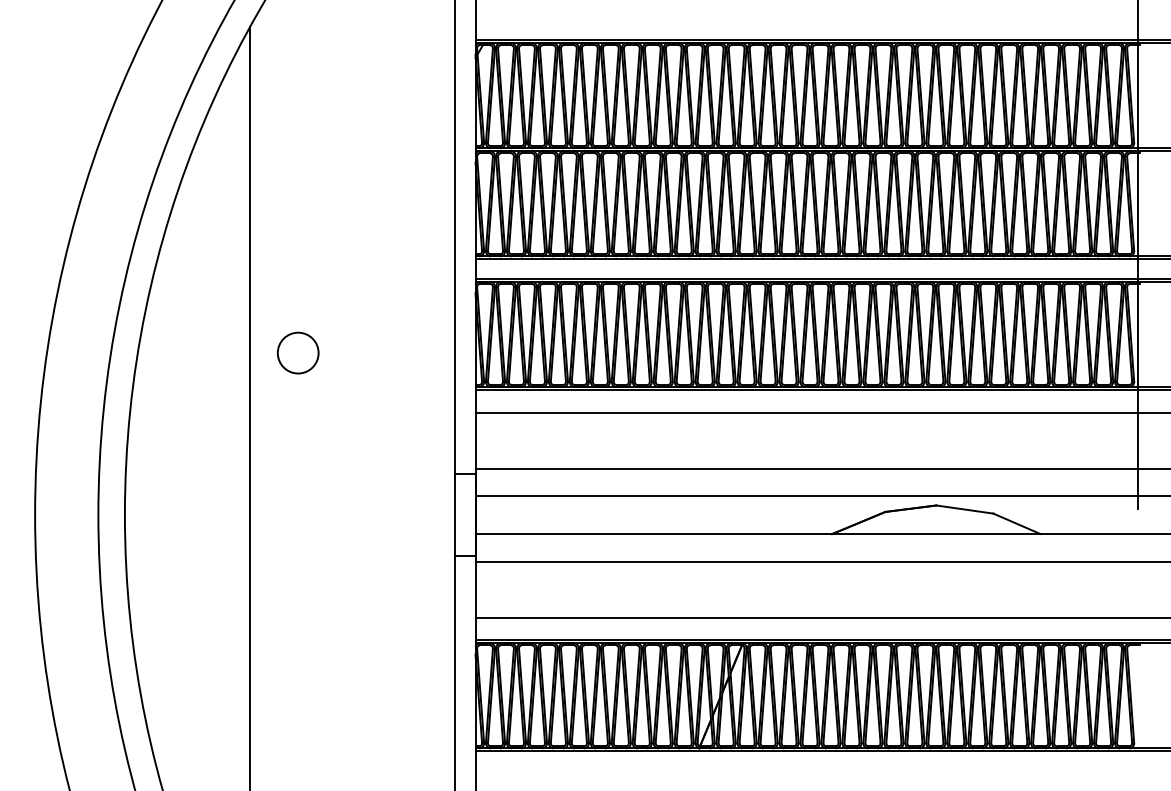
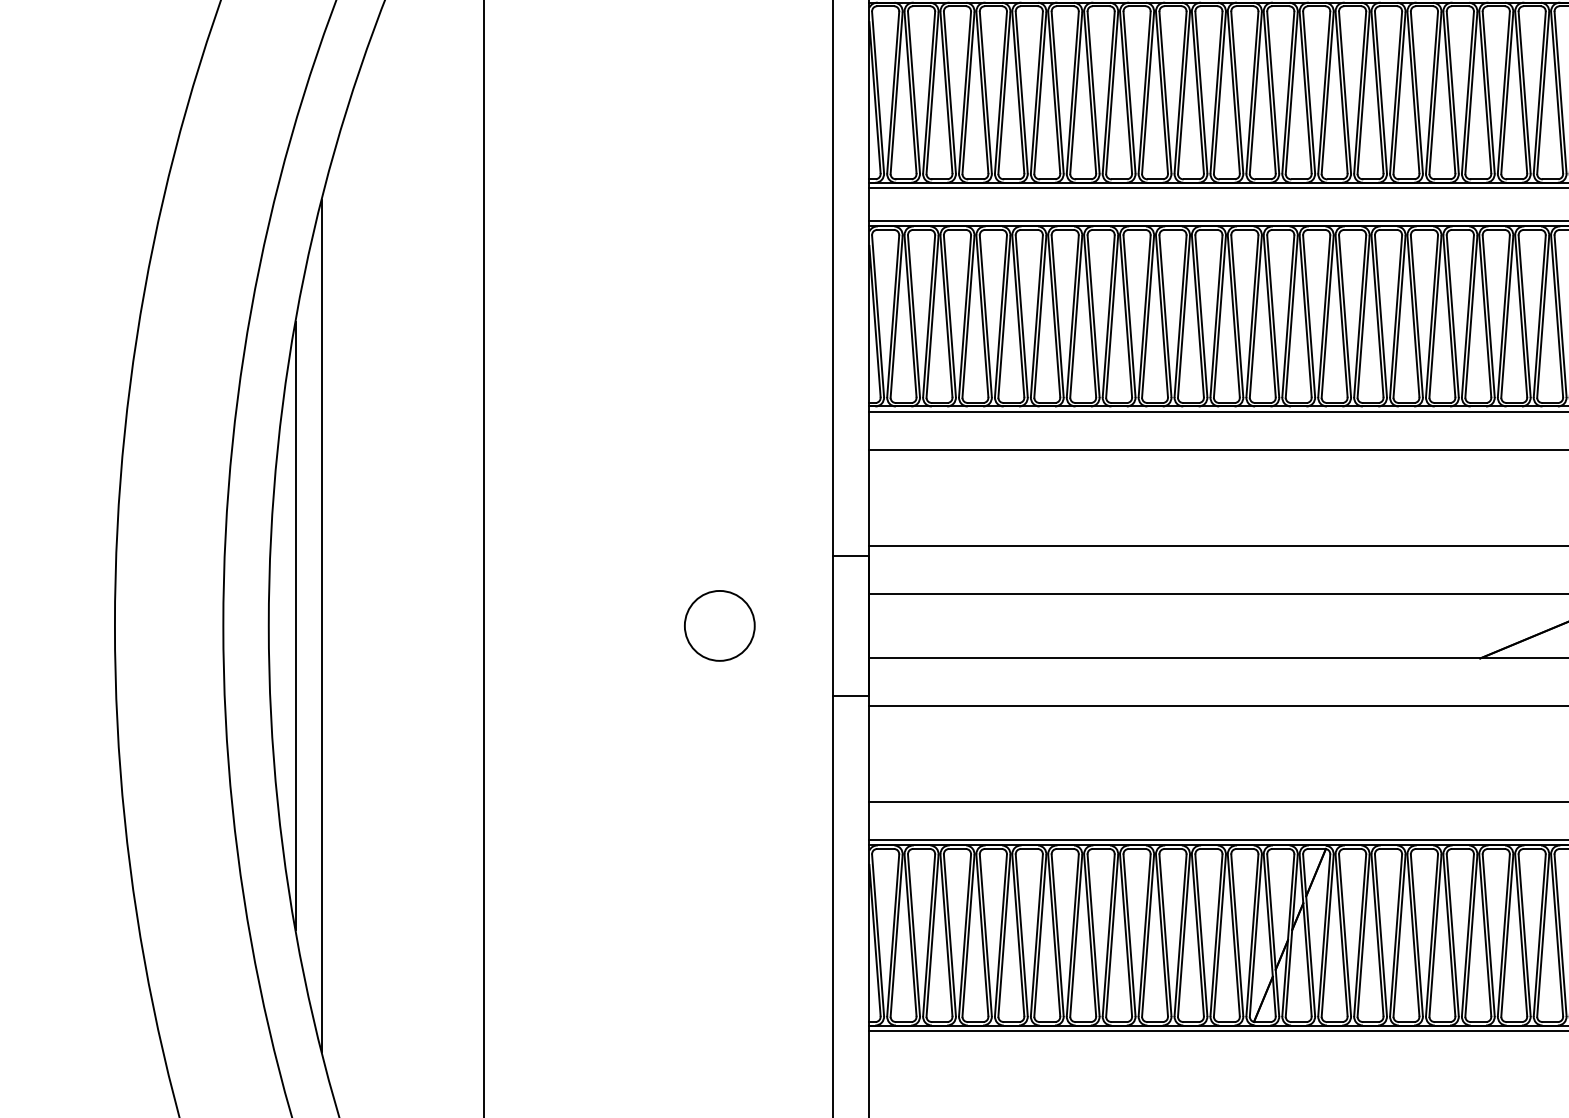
circle: (297, 352) -> (718, 624), moved
line: (140, 514) -> (295, 624), added
line: (155, 514) -> (321, 624), added

